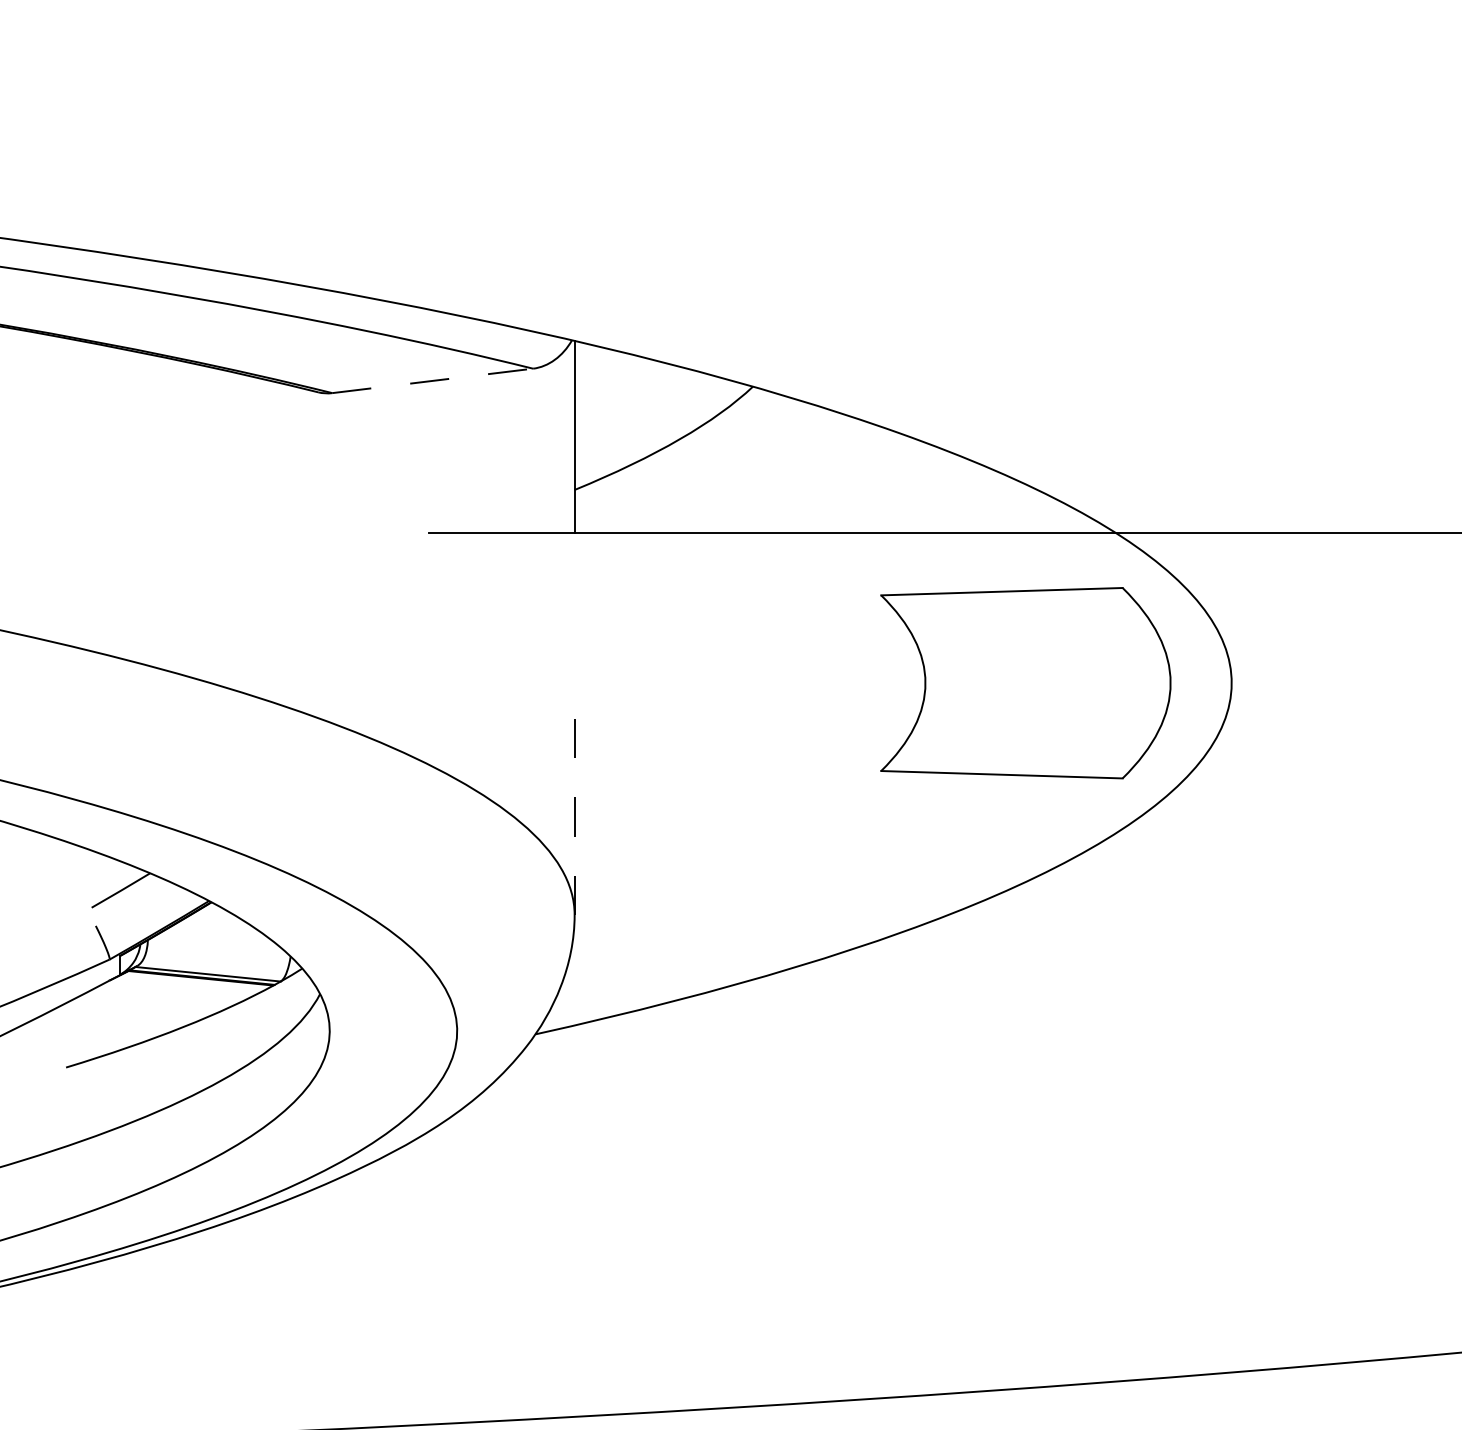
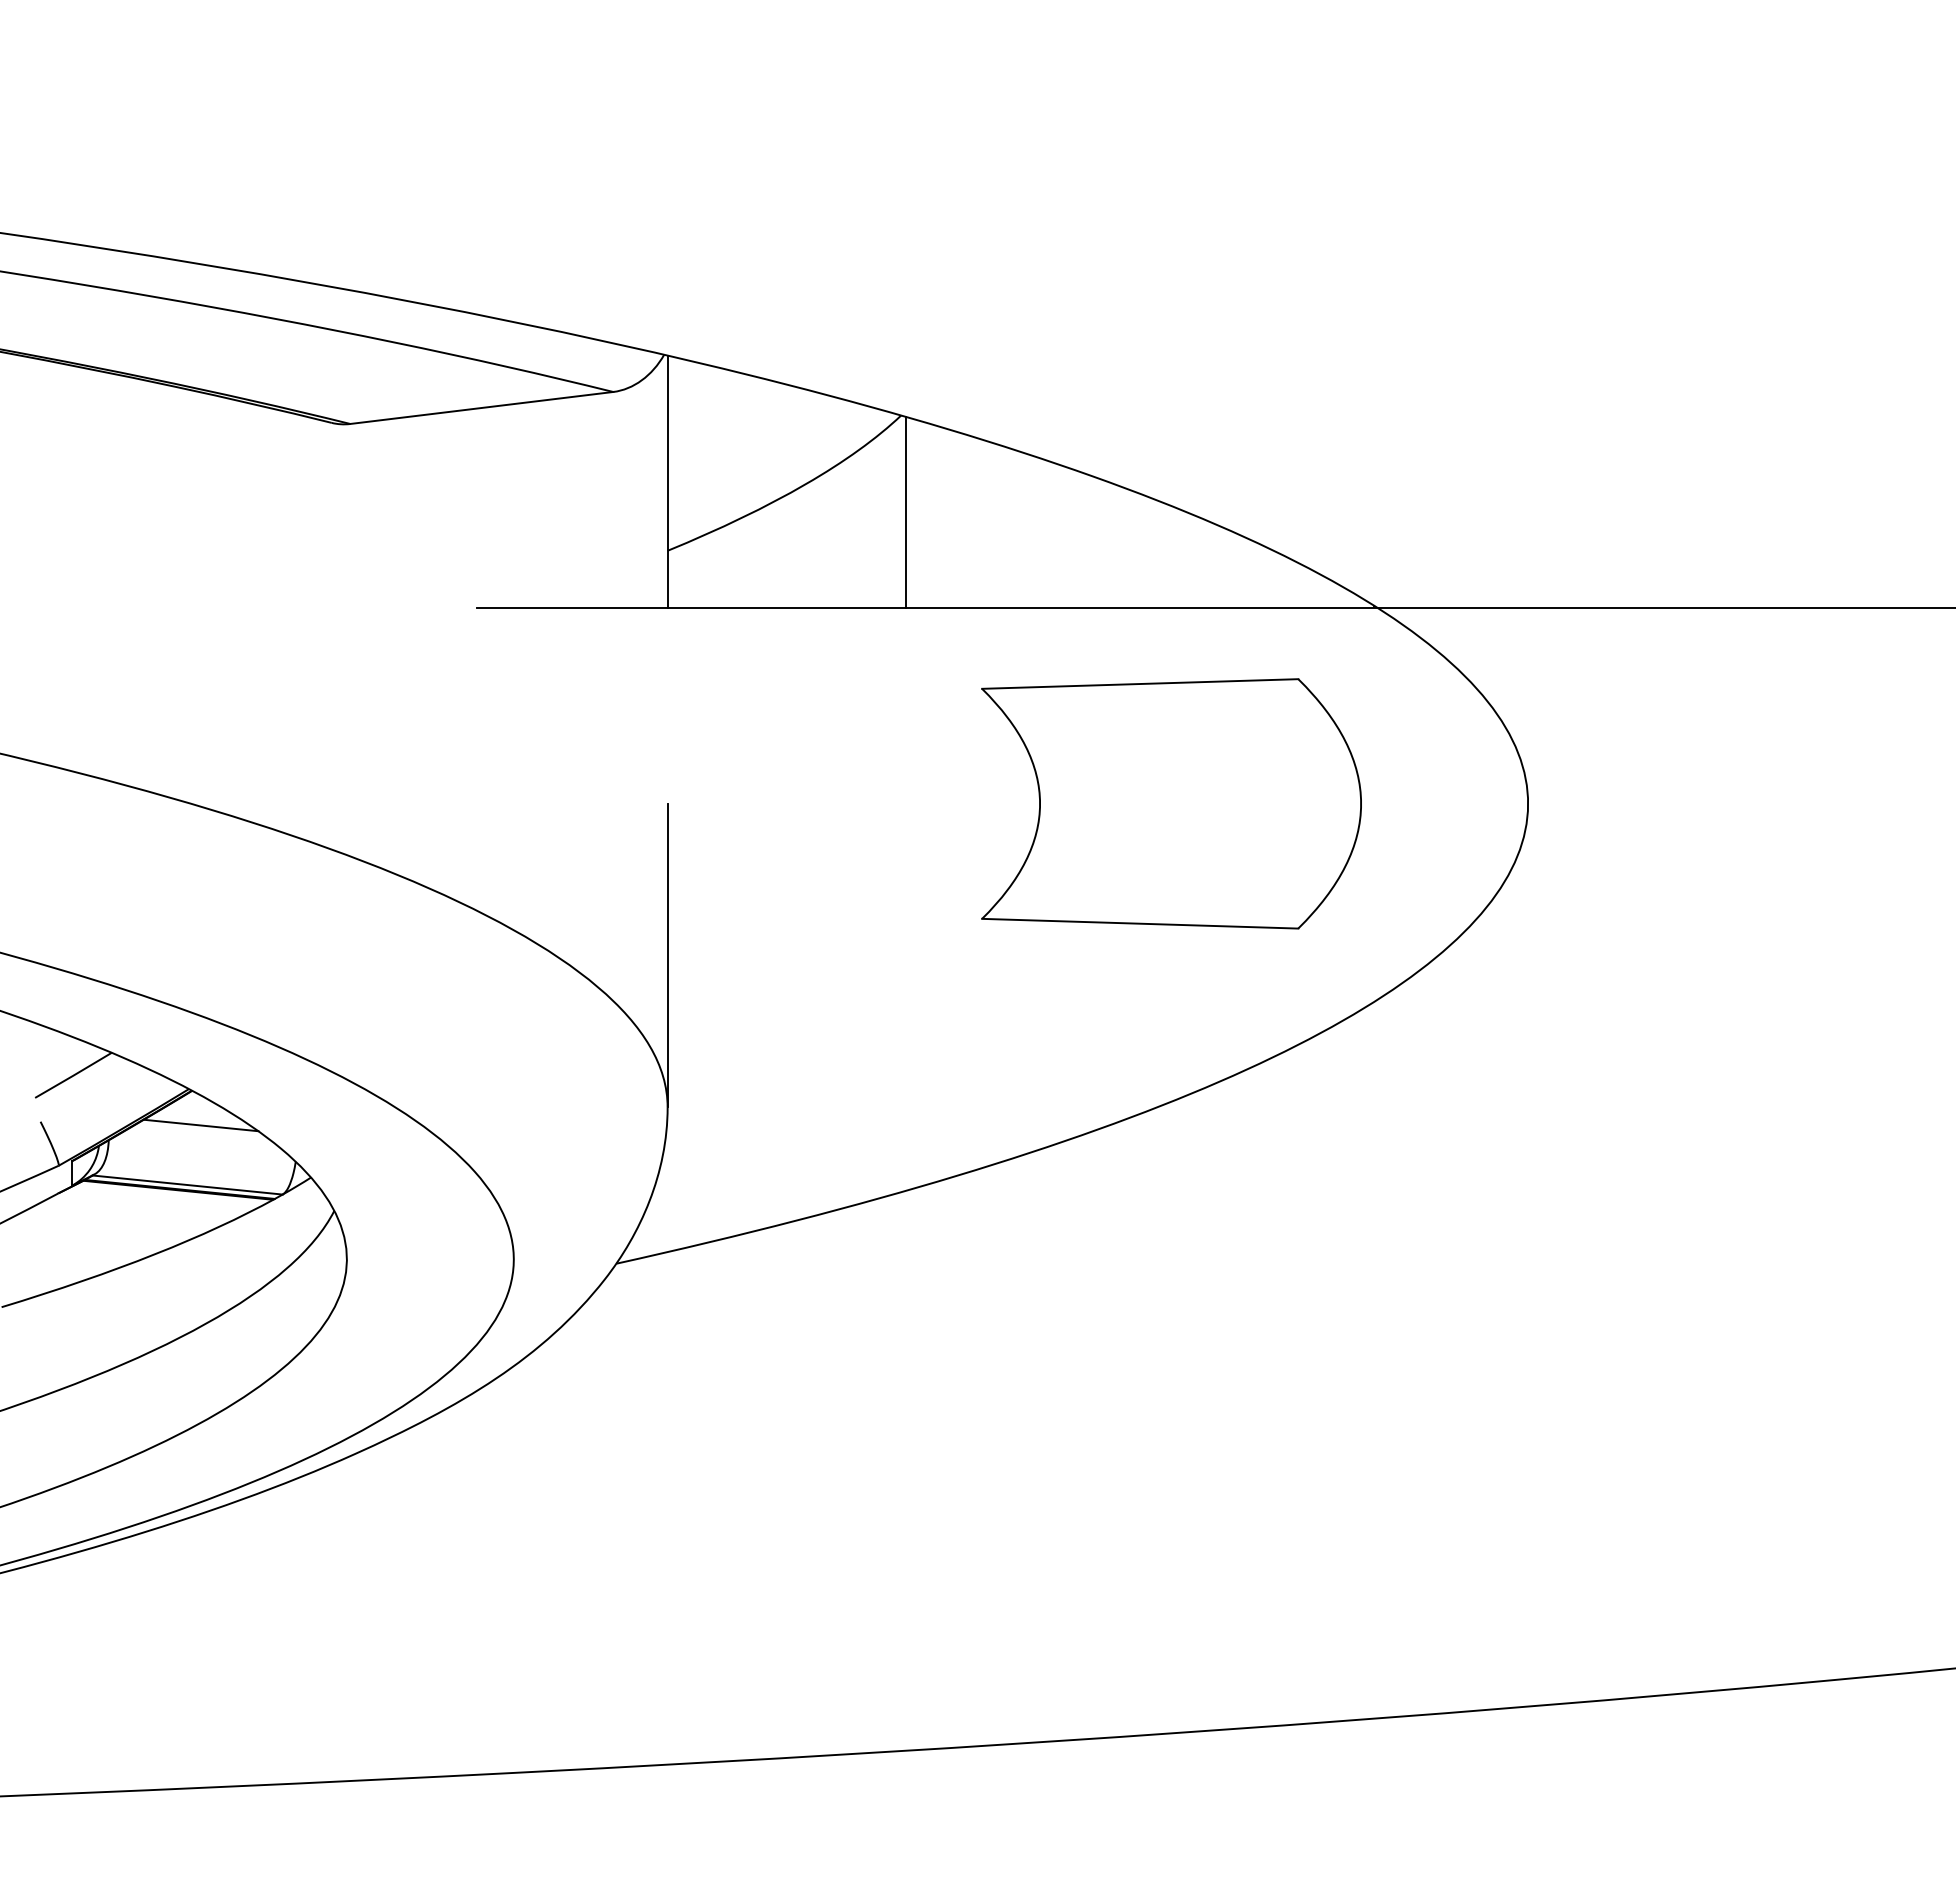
line: (433, 380) -> (482, 407), dashed -> solid
line: (757, 459) -> (906, 511), added
part: (1025, 682) -> (1171, 803), moved
line: (574, 798) -> (667, 955), dashed -> solid
line: (217, 928) -> (200, 1125), added

